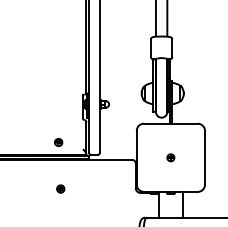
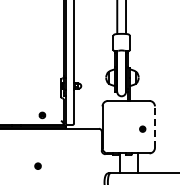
part: (170, 156) -> (142, 128), moved
line: (204, 158) -> (154, 127), solid -> dashed
part: (60, 188) -> (37, 165), moved

